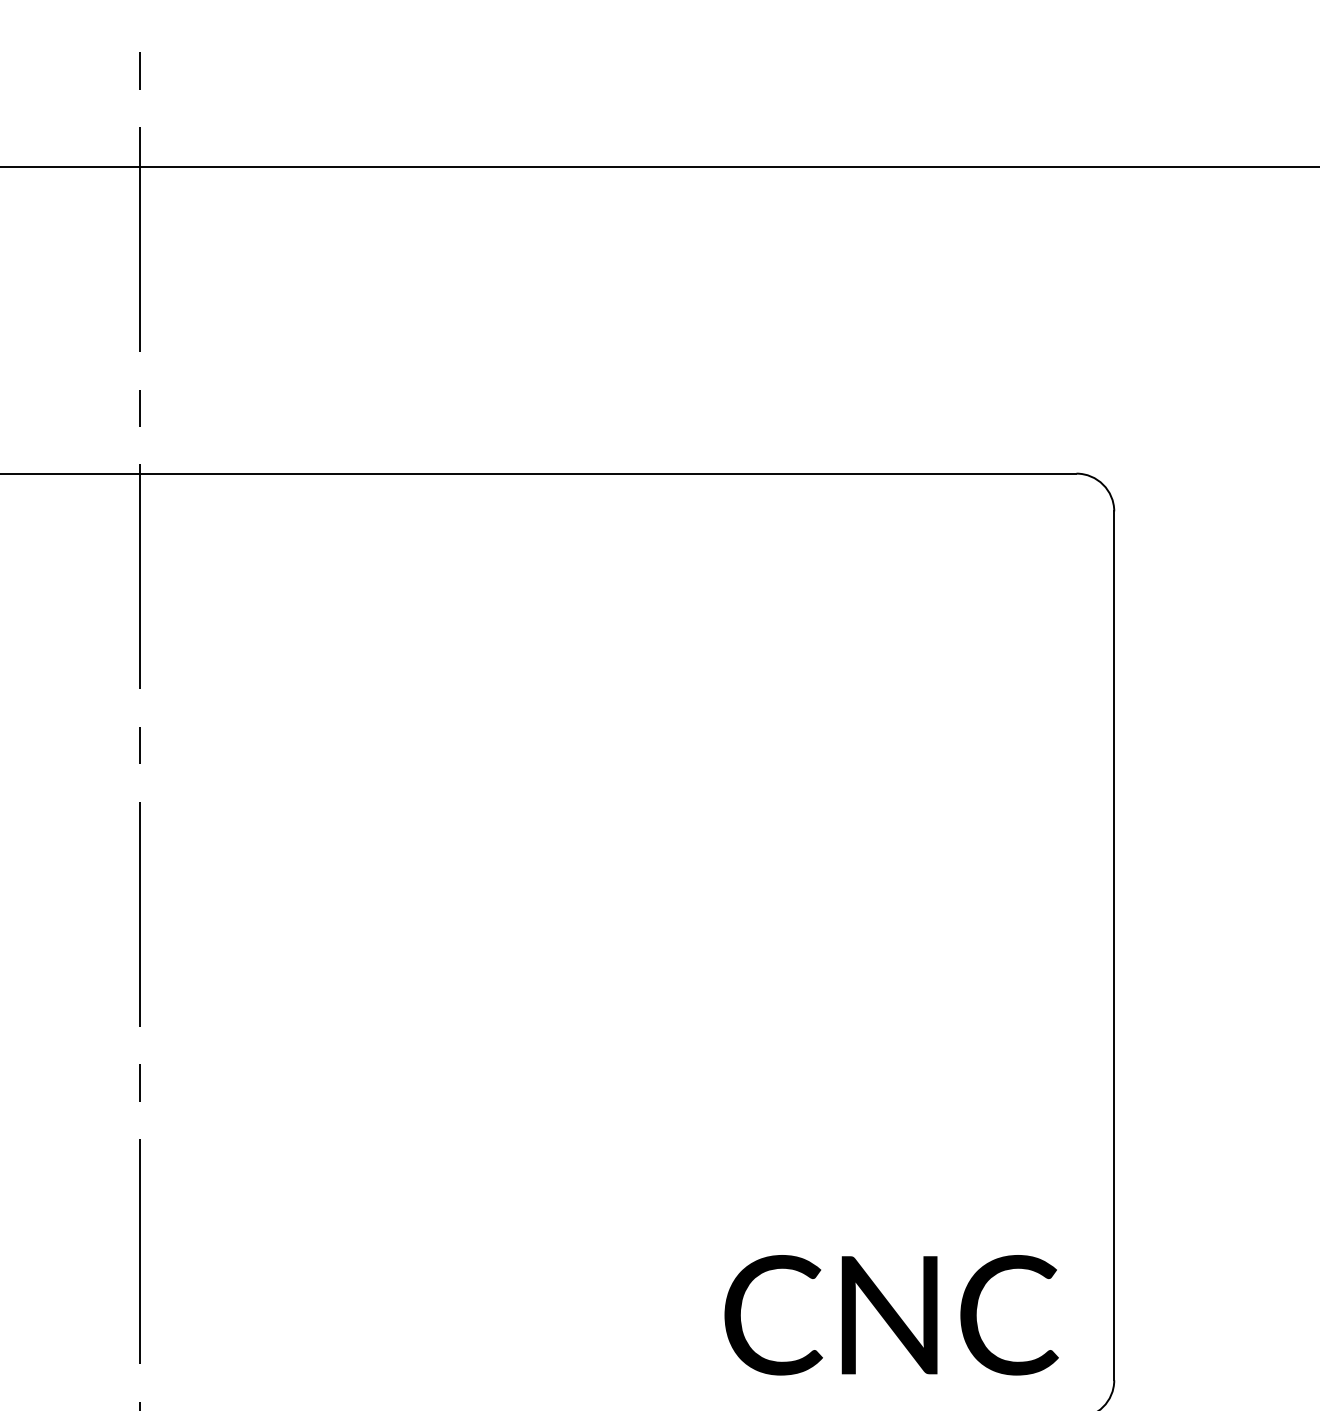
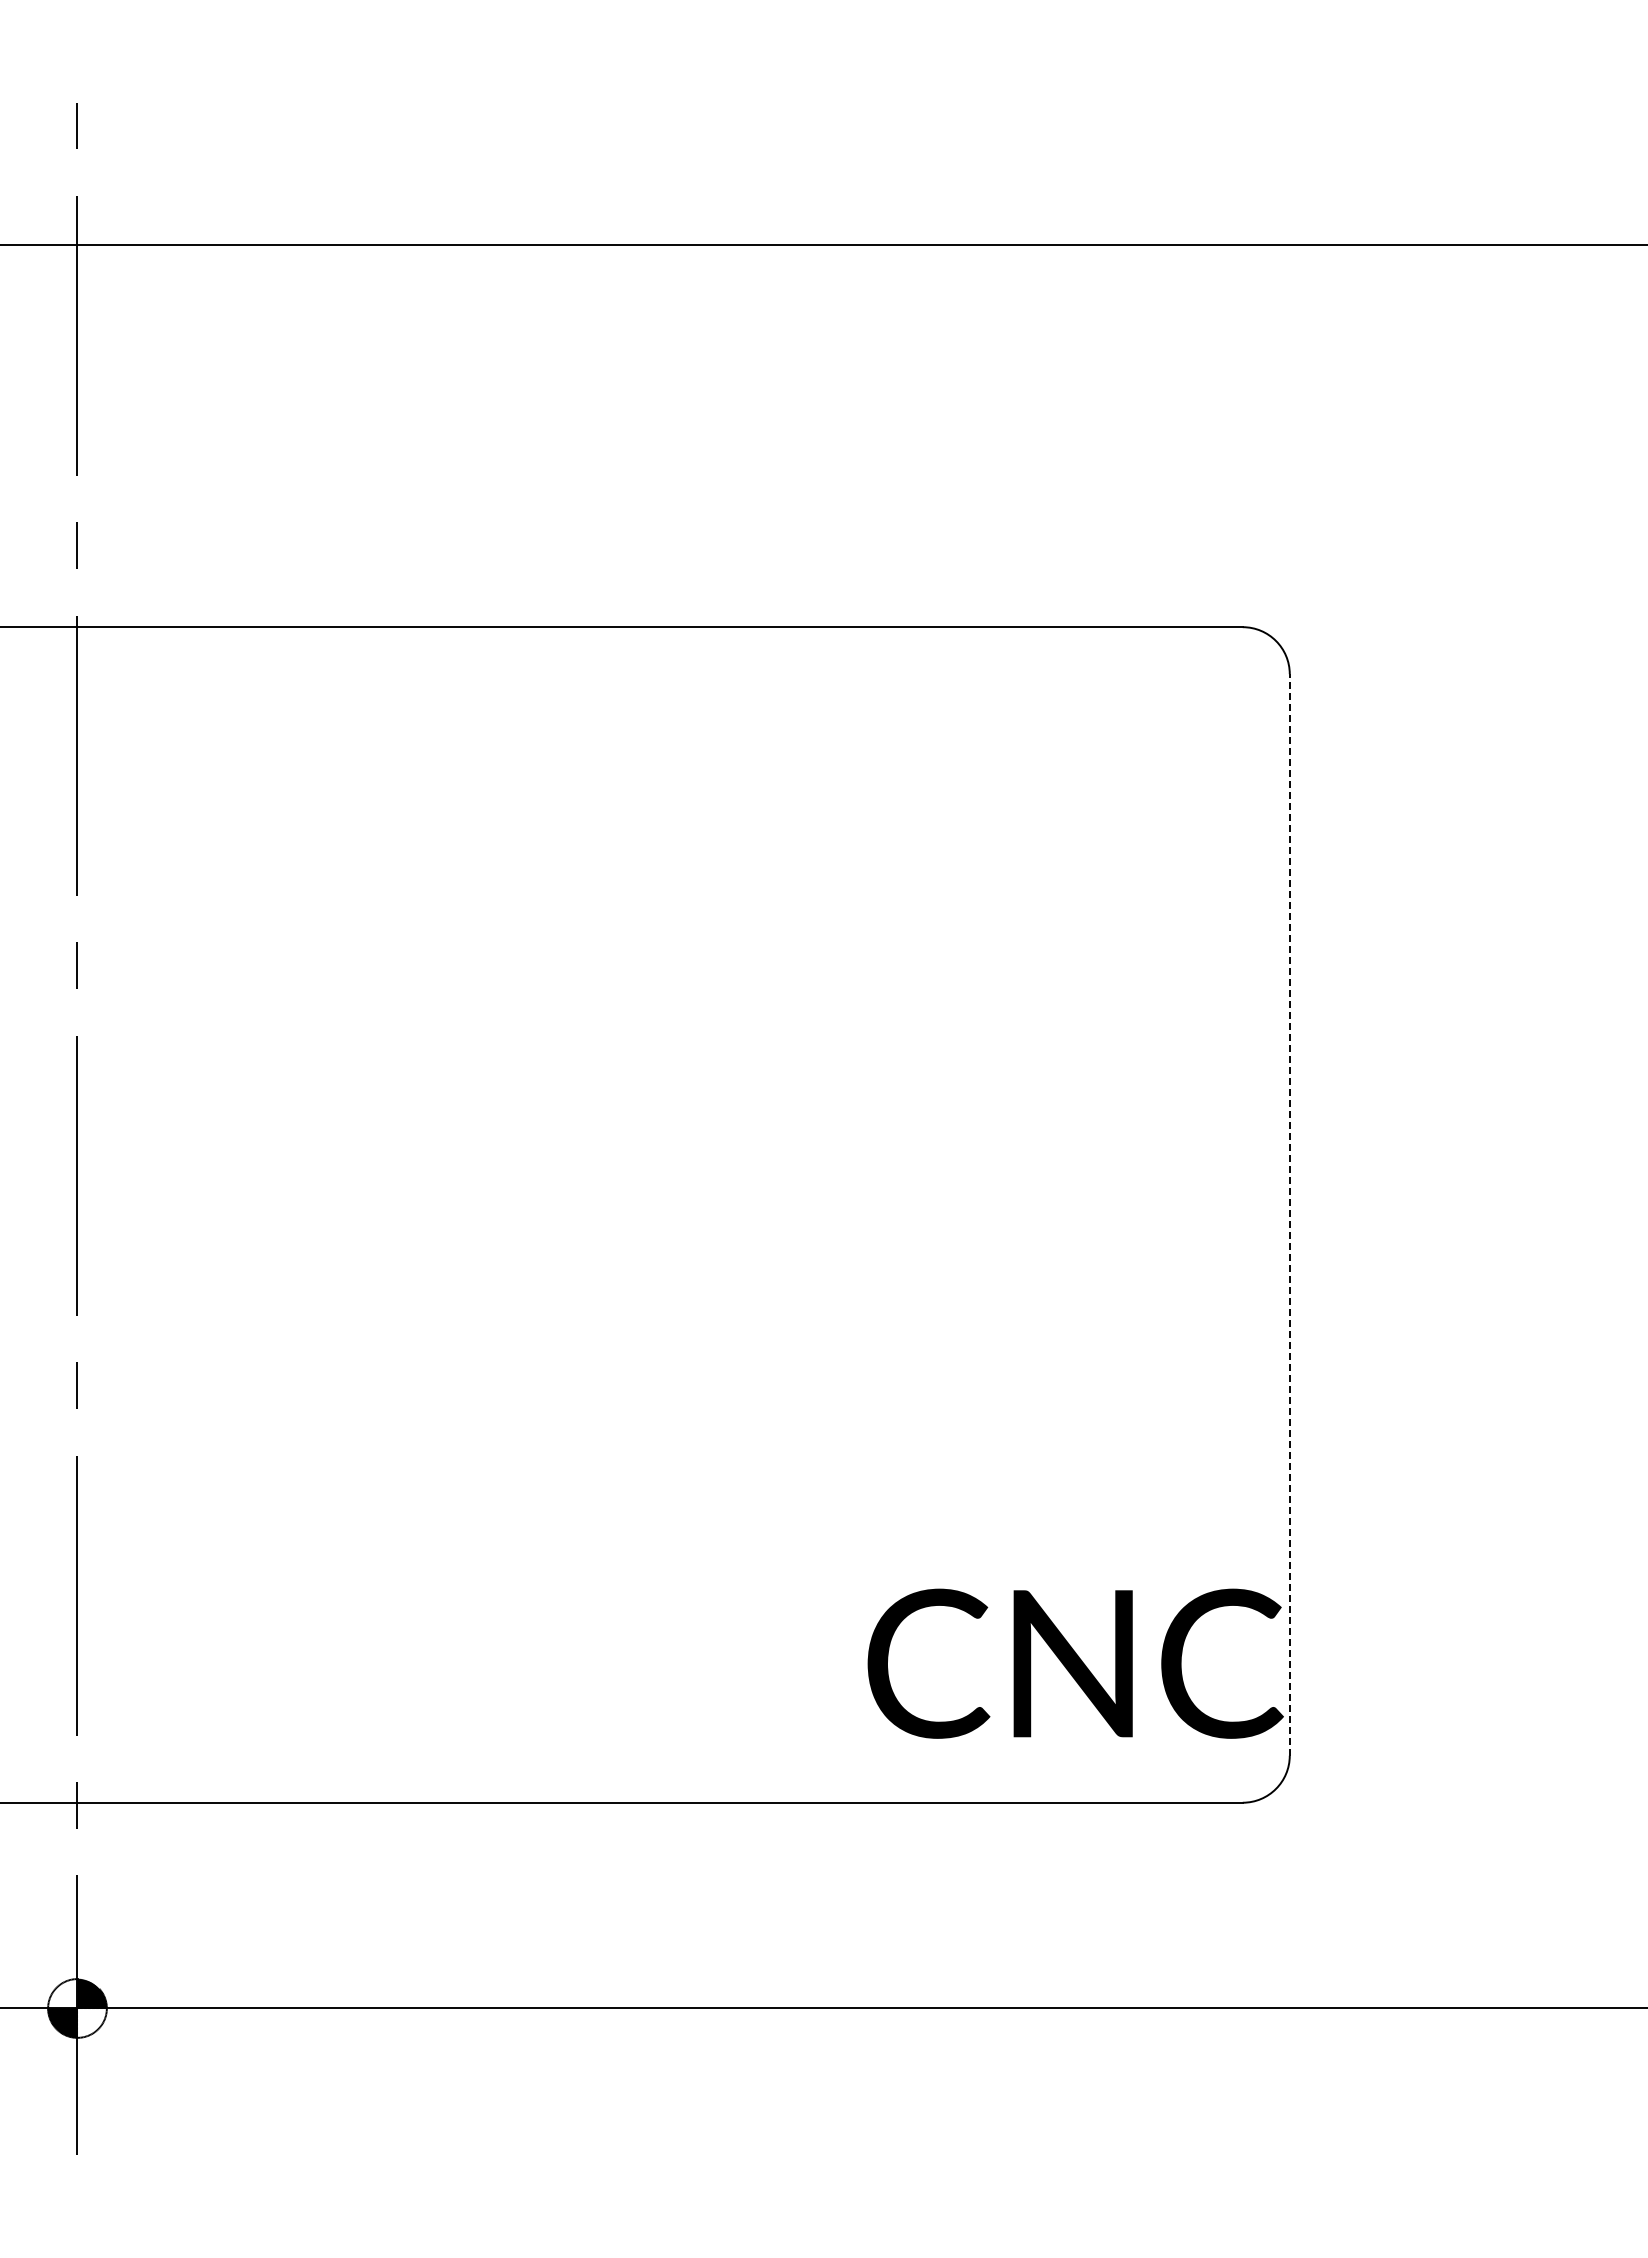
line: (1114, 945) -> (1289, 1214), solid -> dashed
text: (891, 1315) -> (1075, 1663), moved

